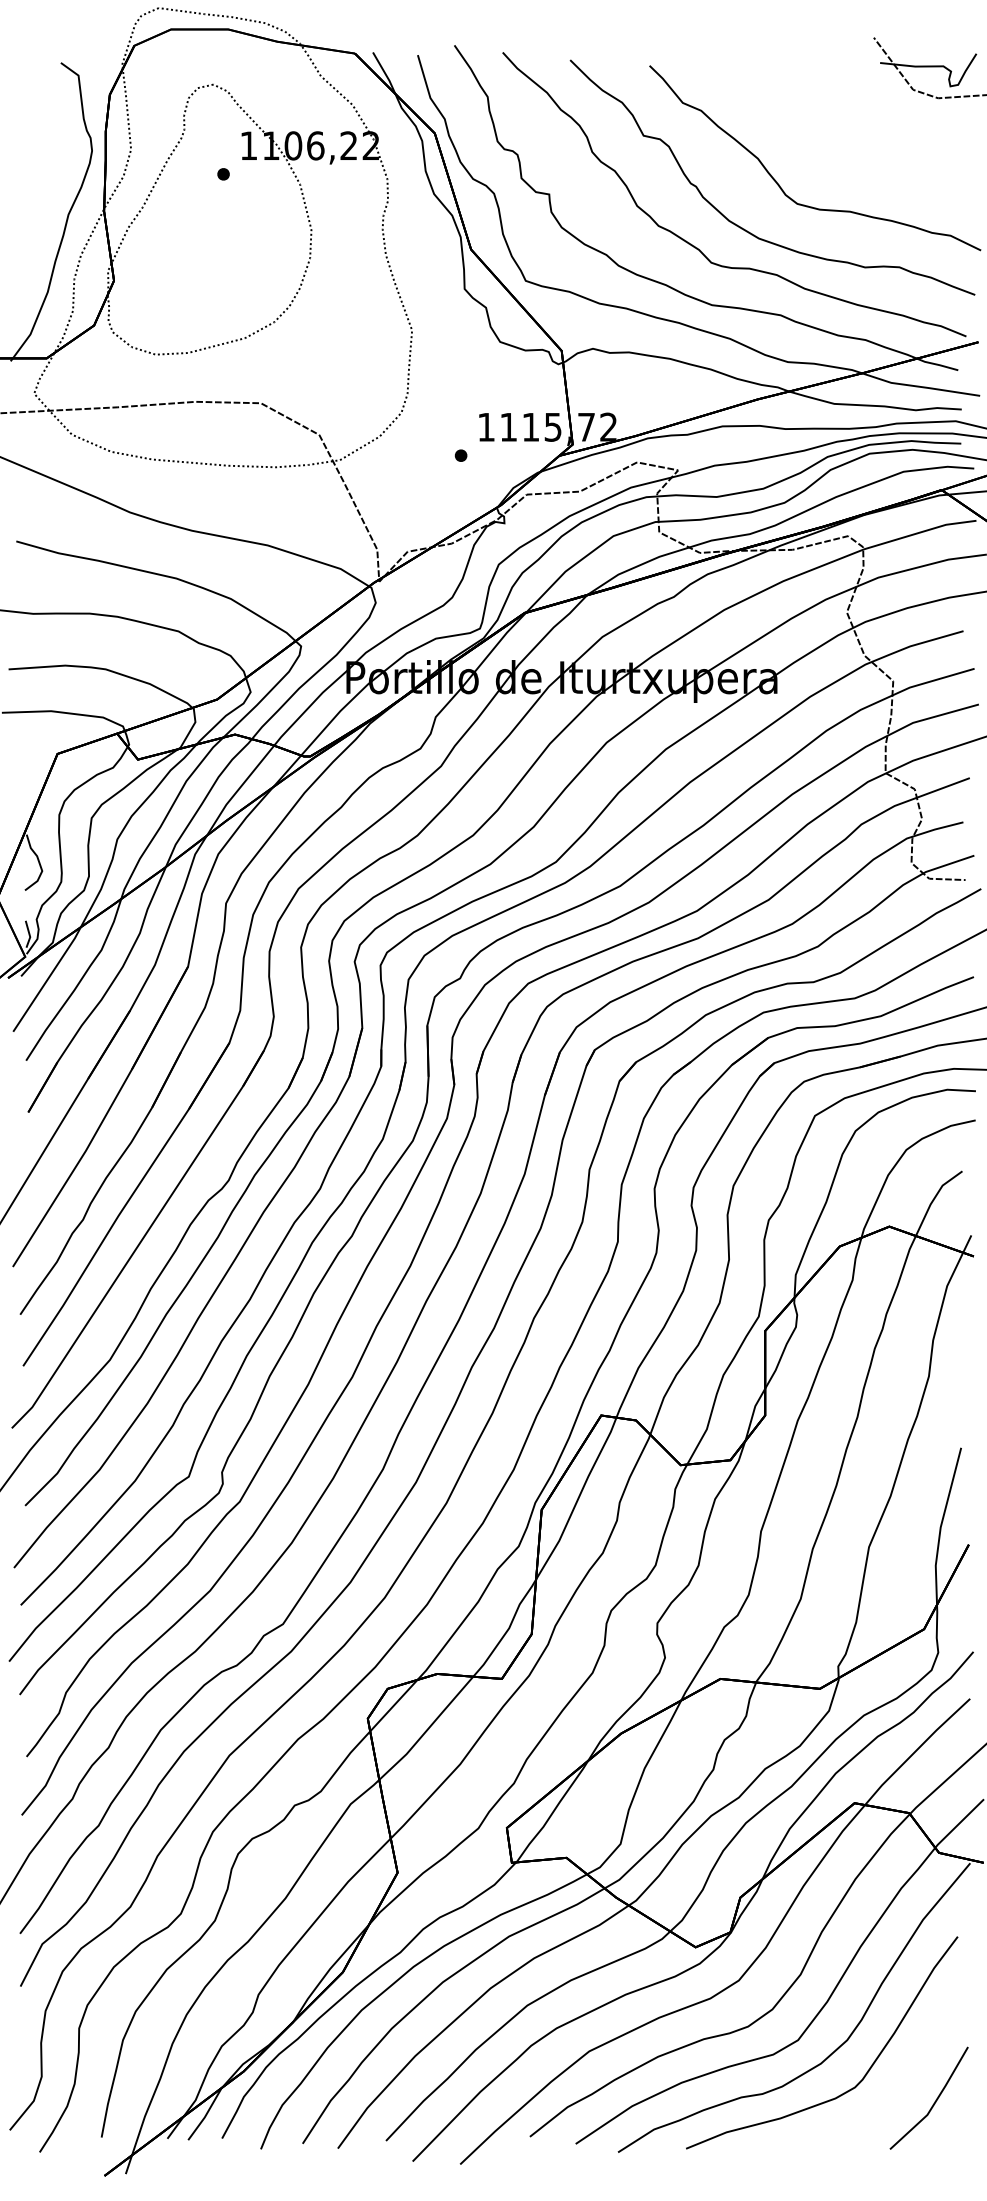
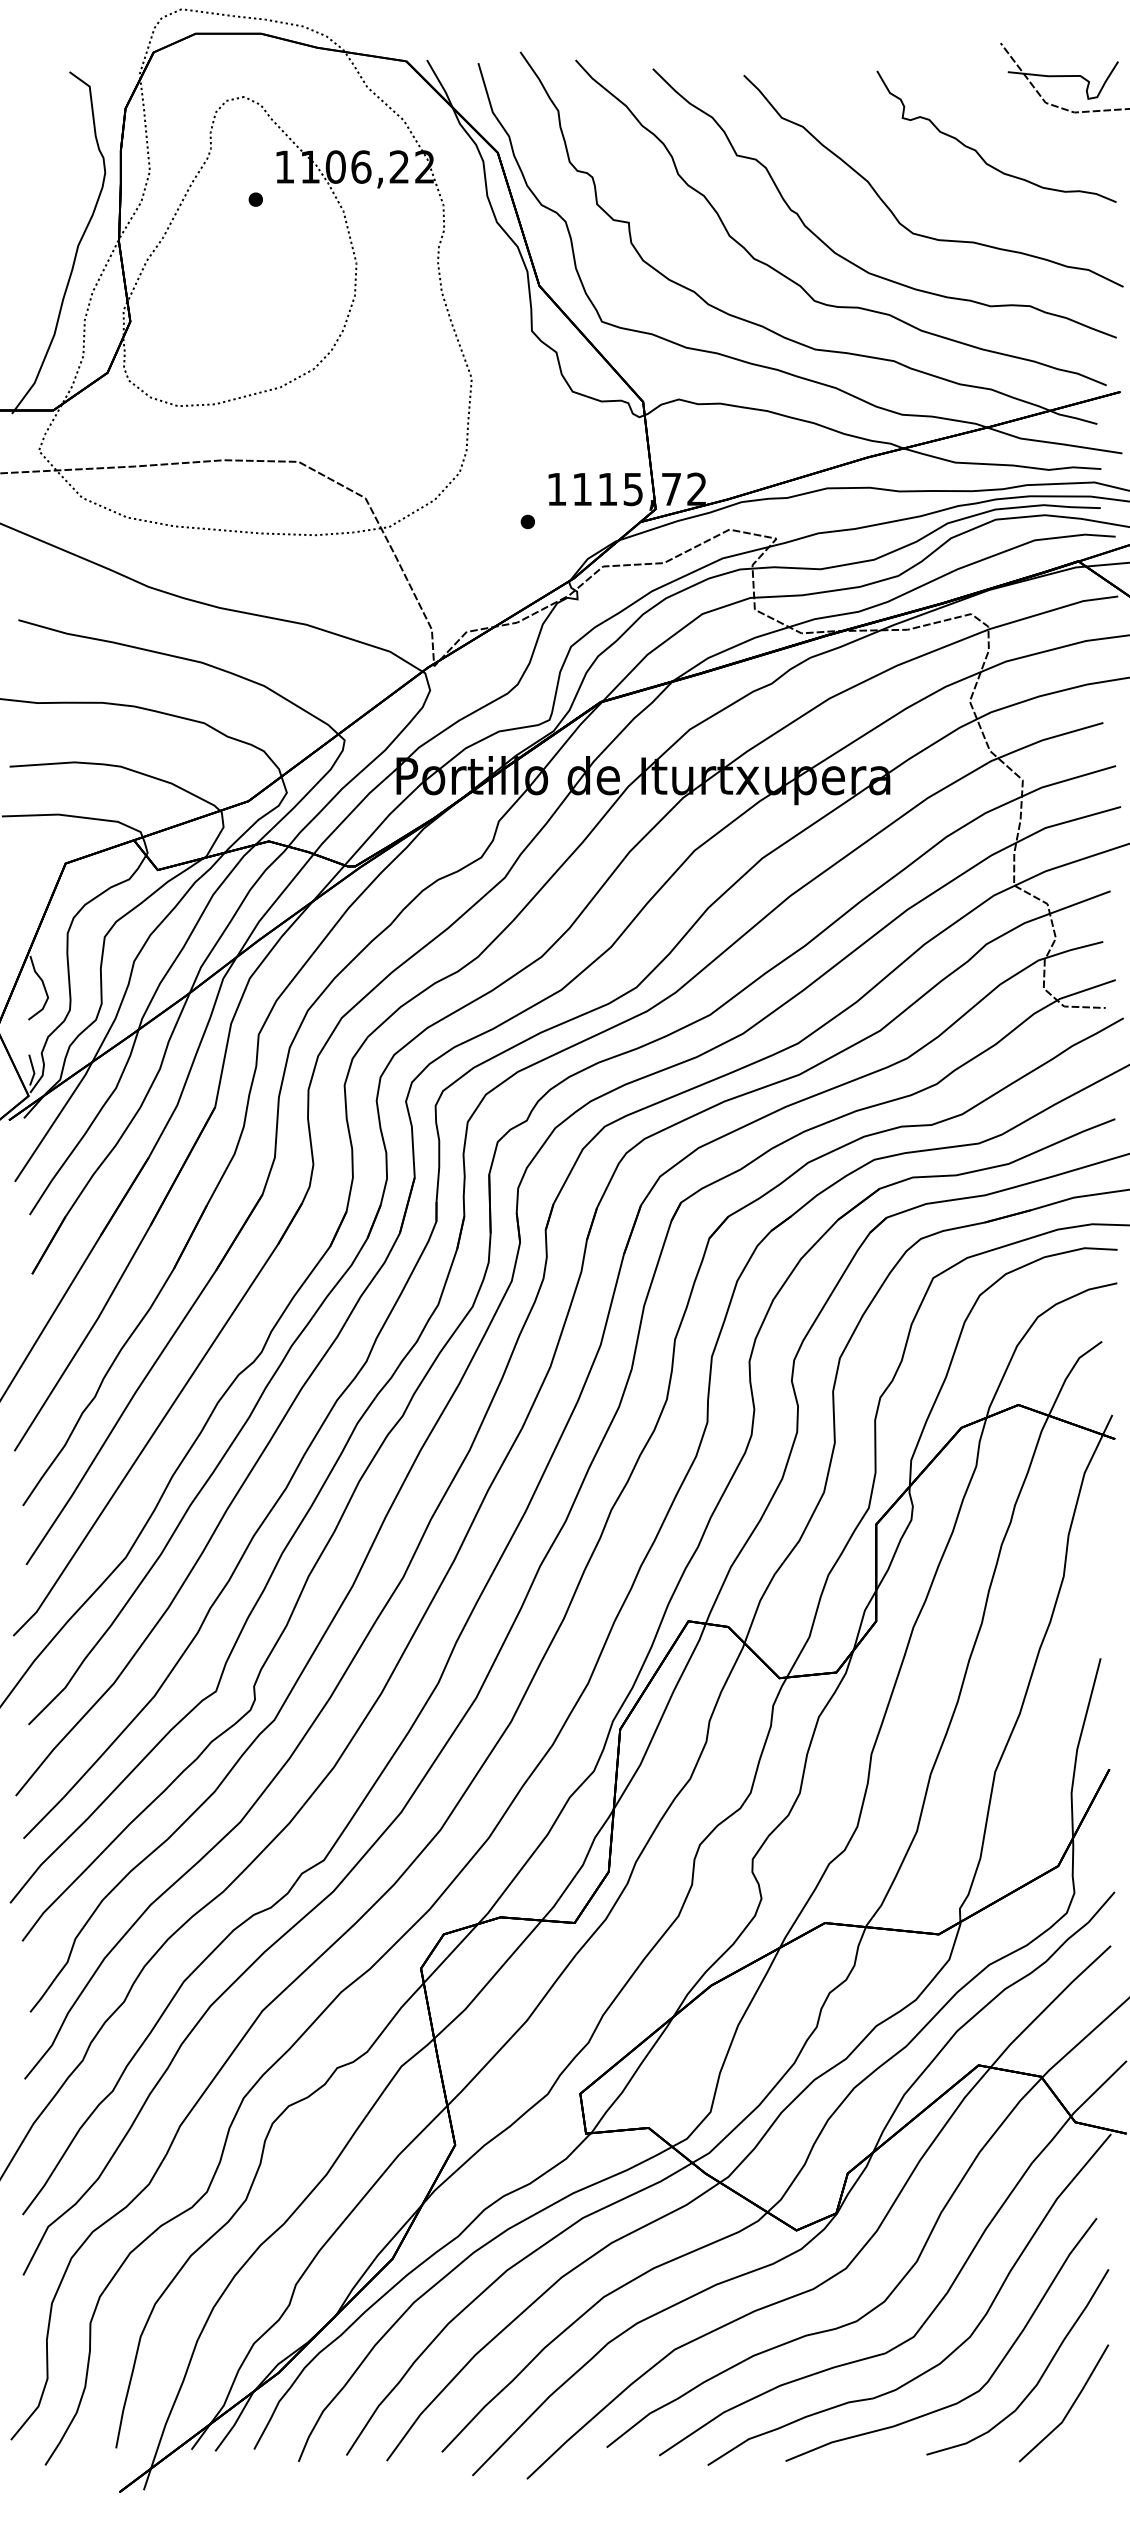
curve: (854, 132) -> (978, 151), added
curve: (907, 2076) -> (1039, 2378), added

